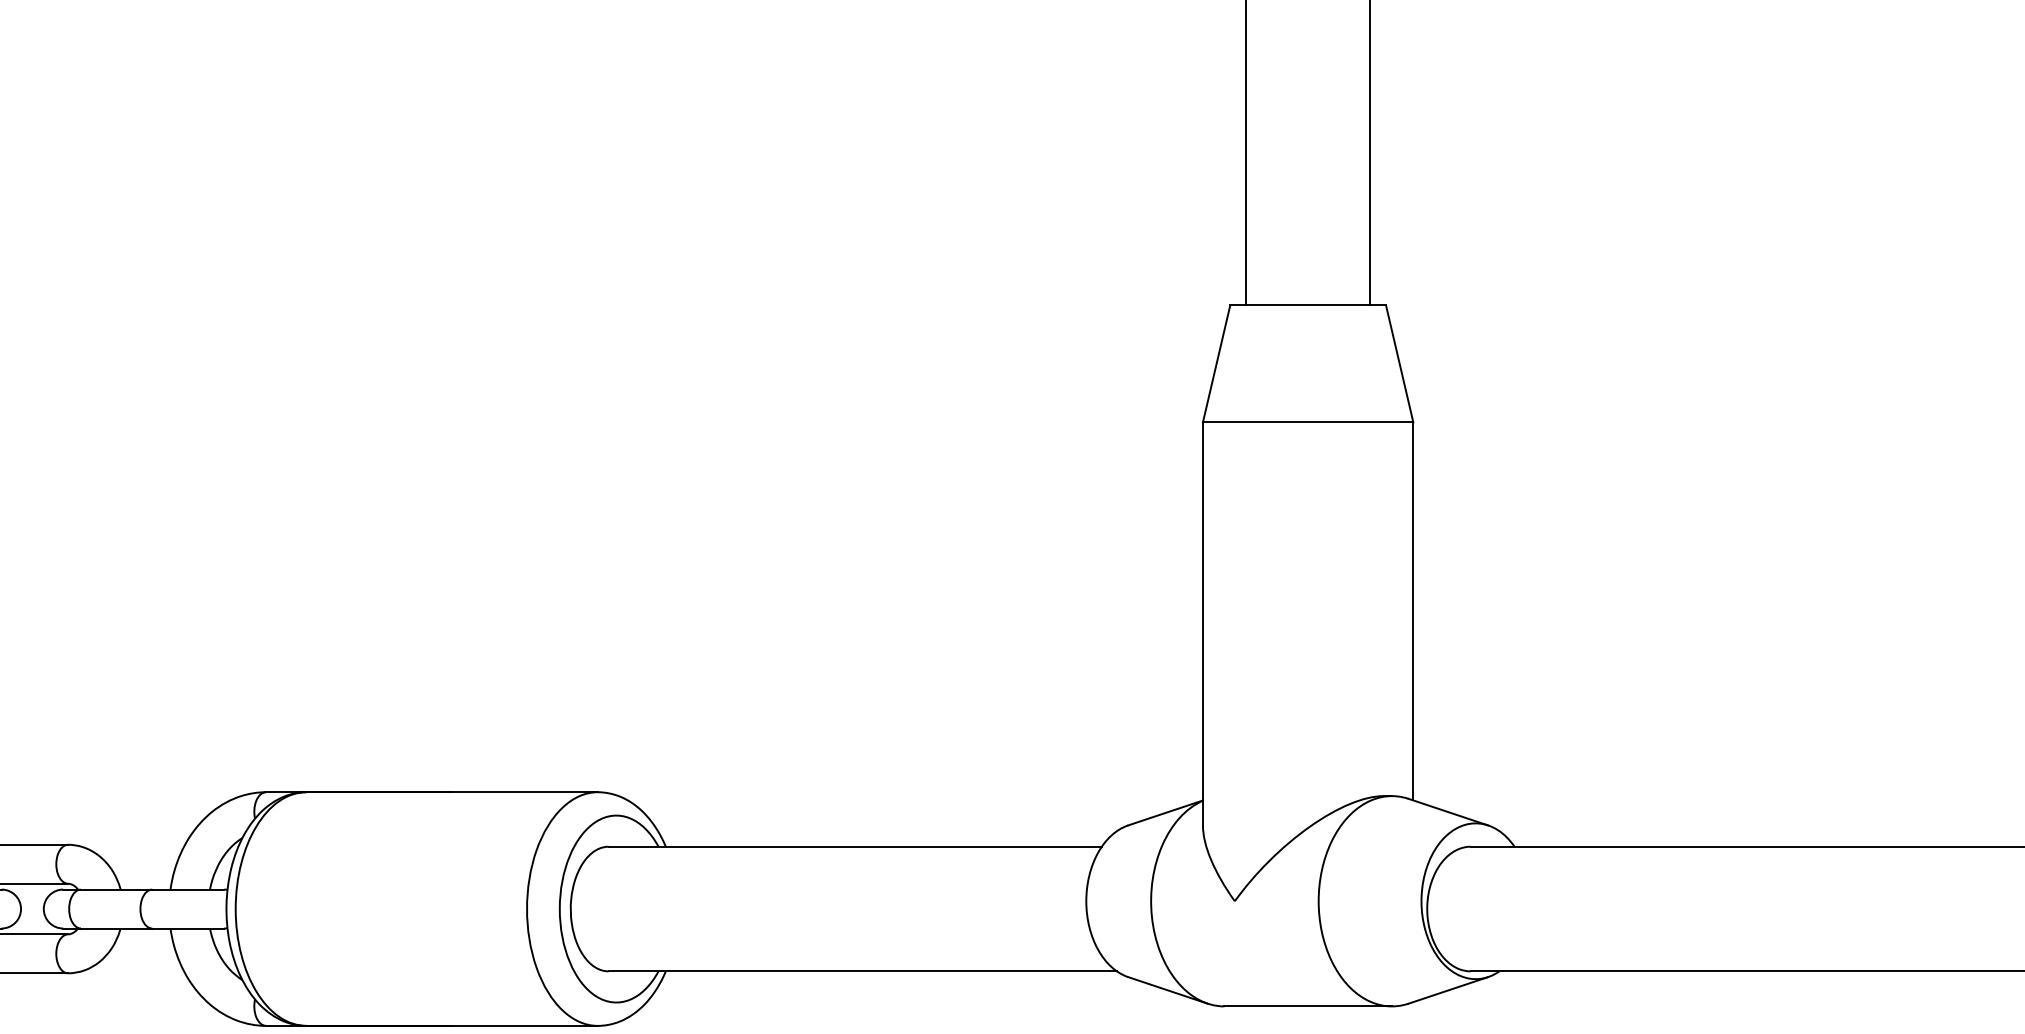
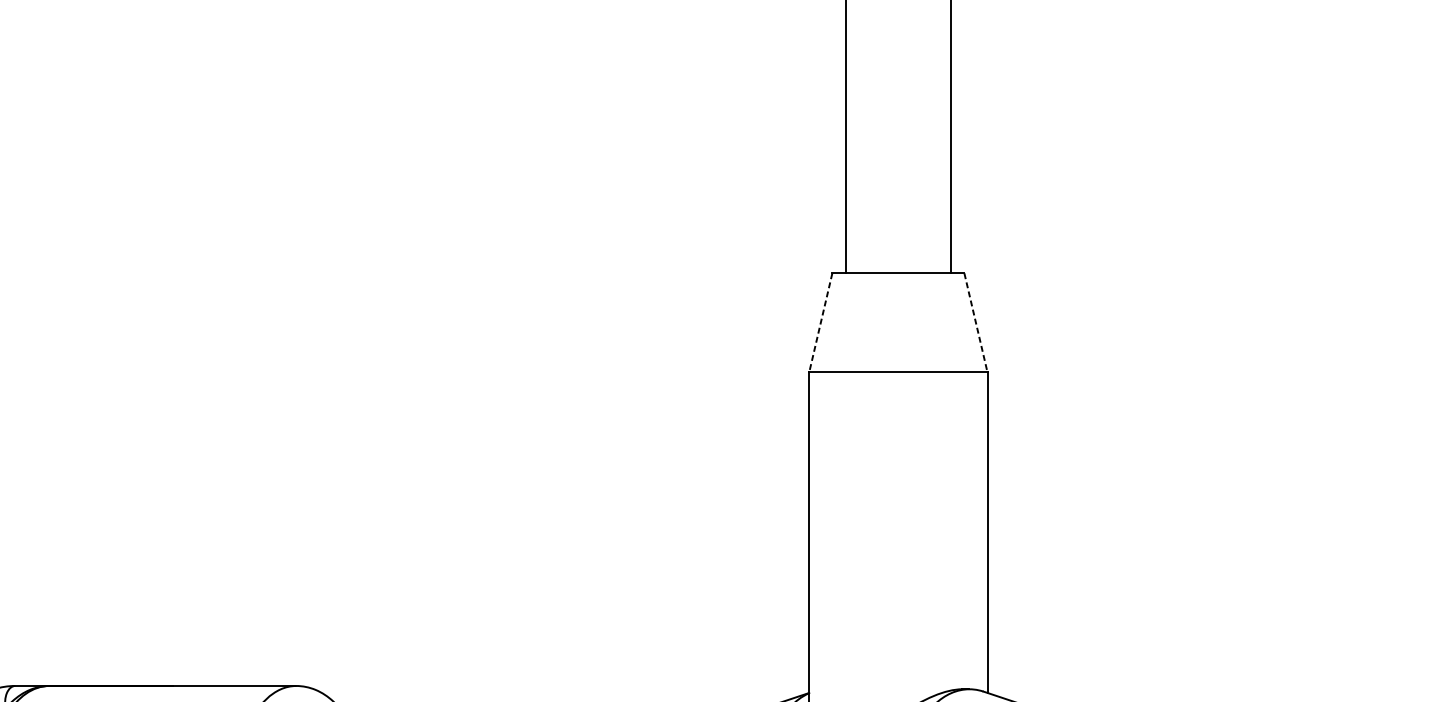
line: (1216, 363) -> (820, 322), solid -> dashed
line: (1399, 363) -> (975, 322), solid -> dashed

